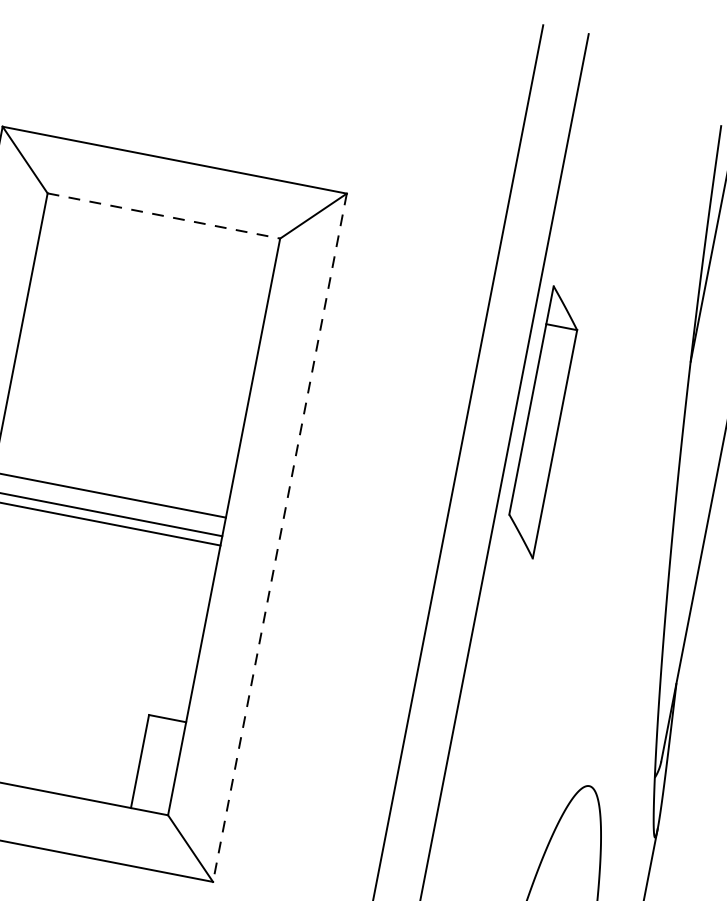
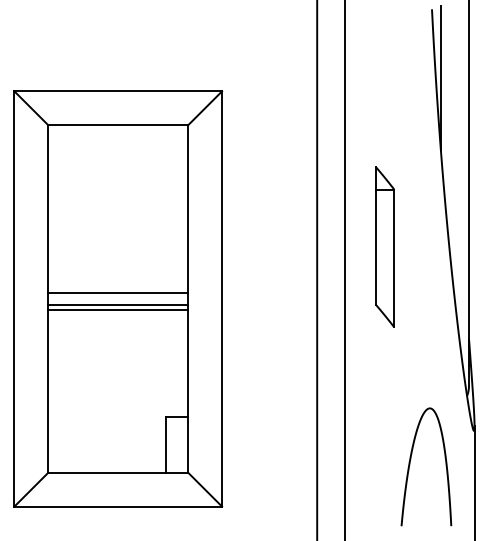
line: (164, 216) -> (118, 125), dashed -> solid
part: (542, 421) -> (384, 246), moved
line: (280, 537) -> (222, 298), dashed -> solid

